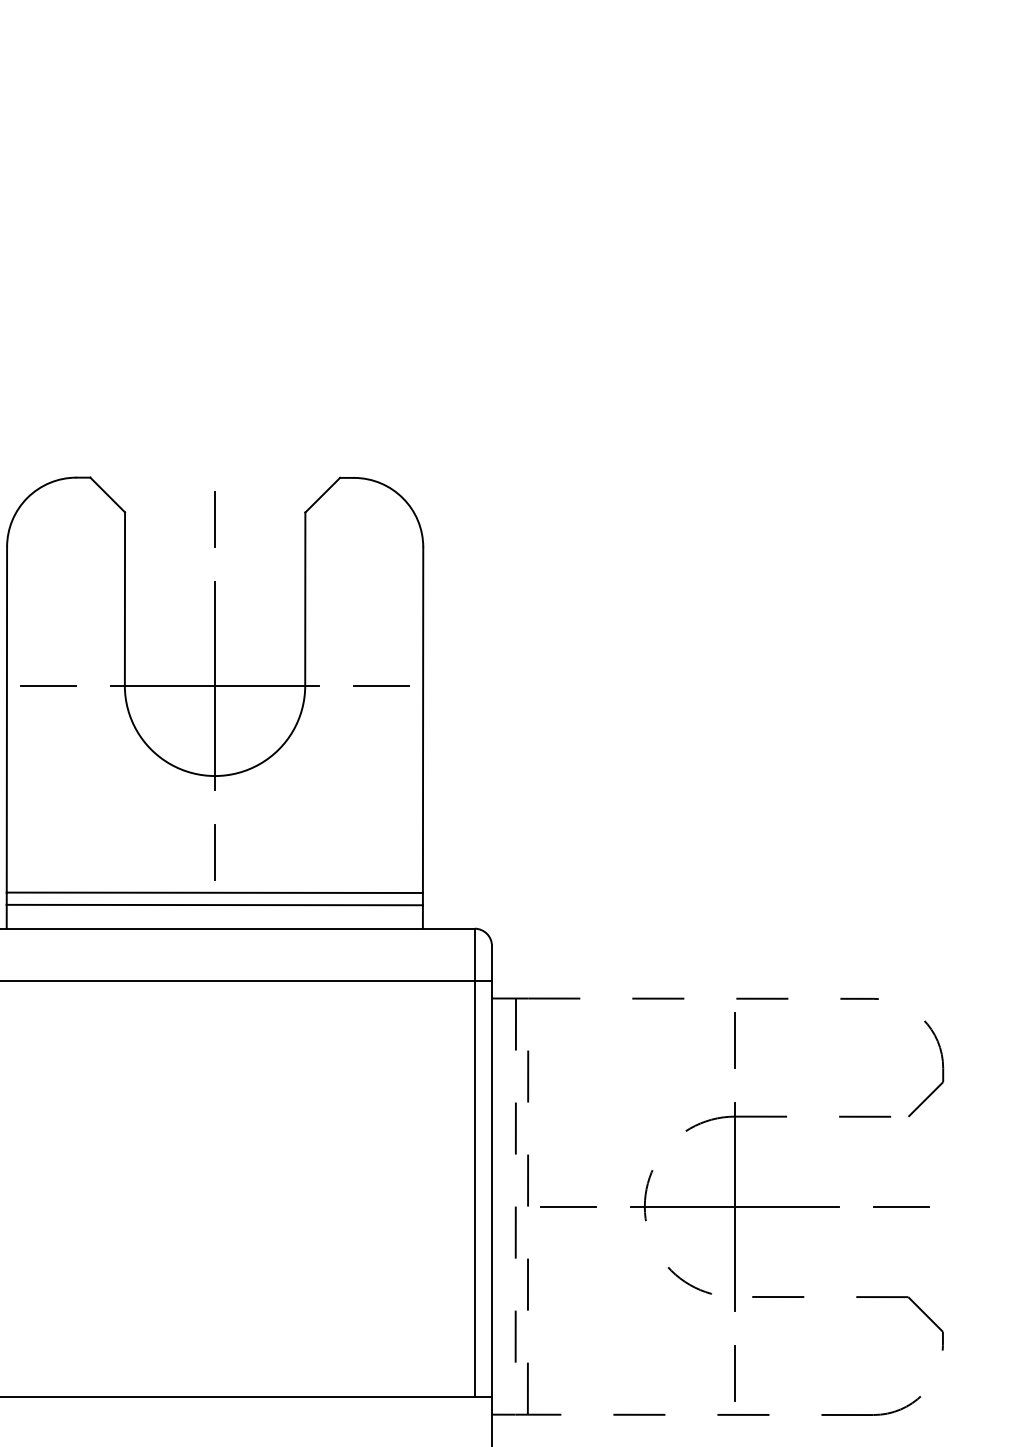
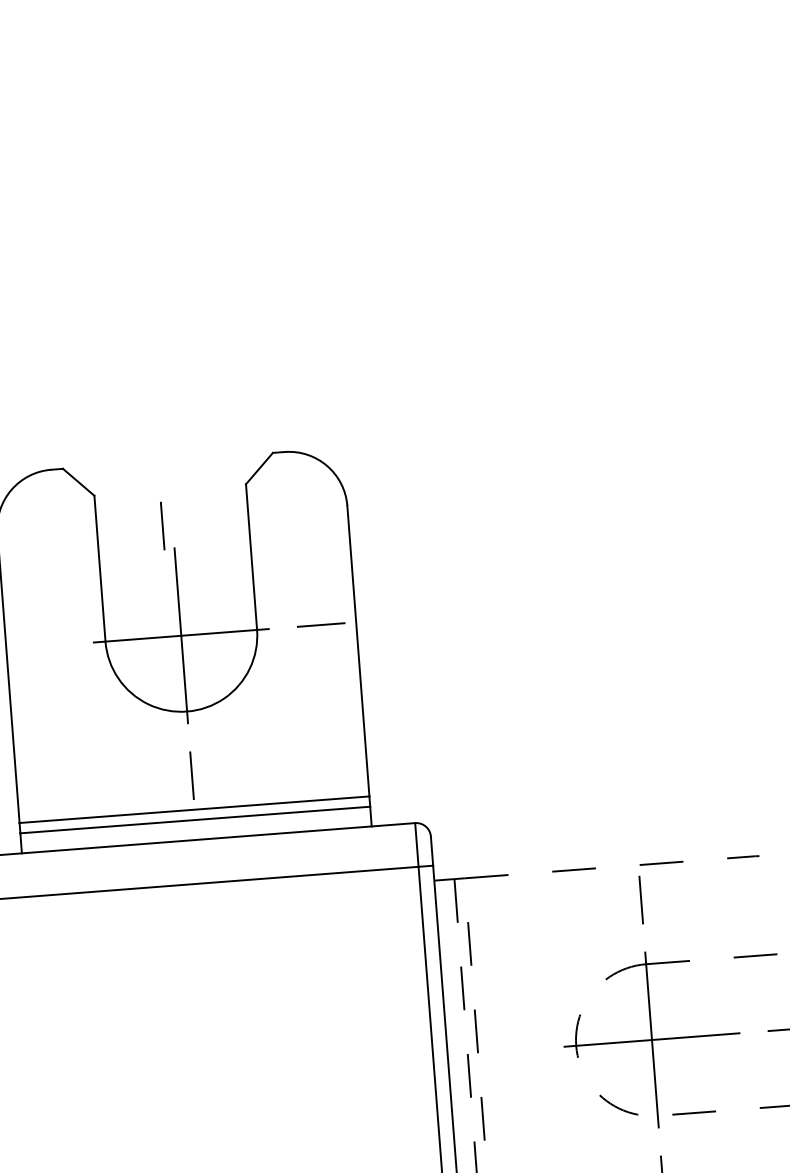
line: (214, 519) -> (162, 526), moved
line: (48, 685) -> (41, 646), removed
line: (568, 1206) -> (512, 1050), removed

